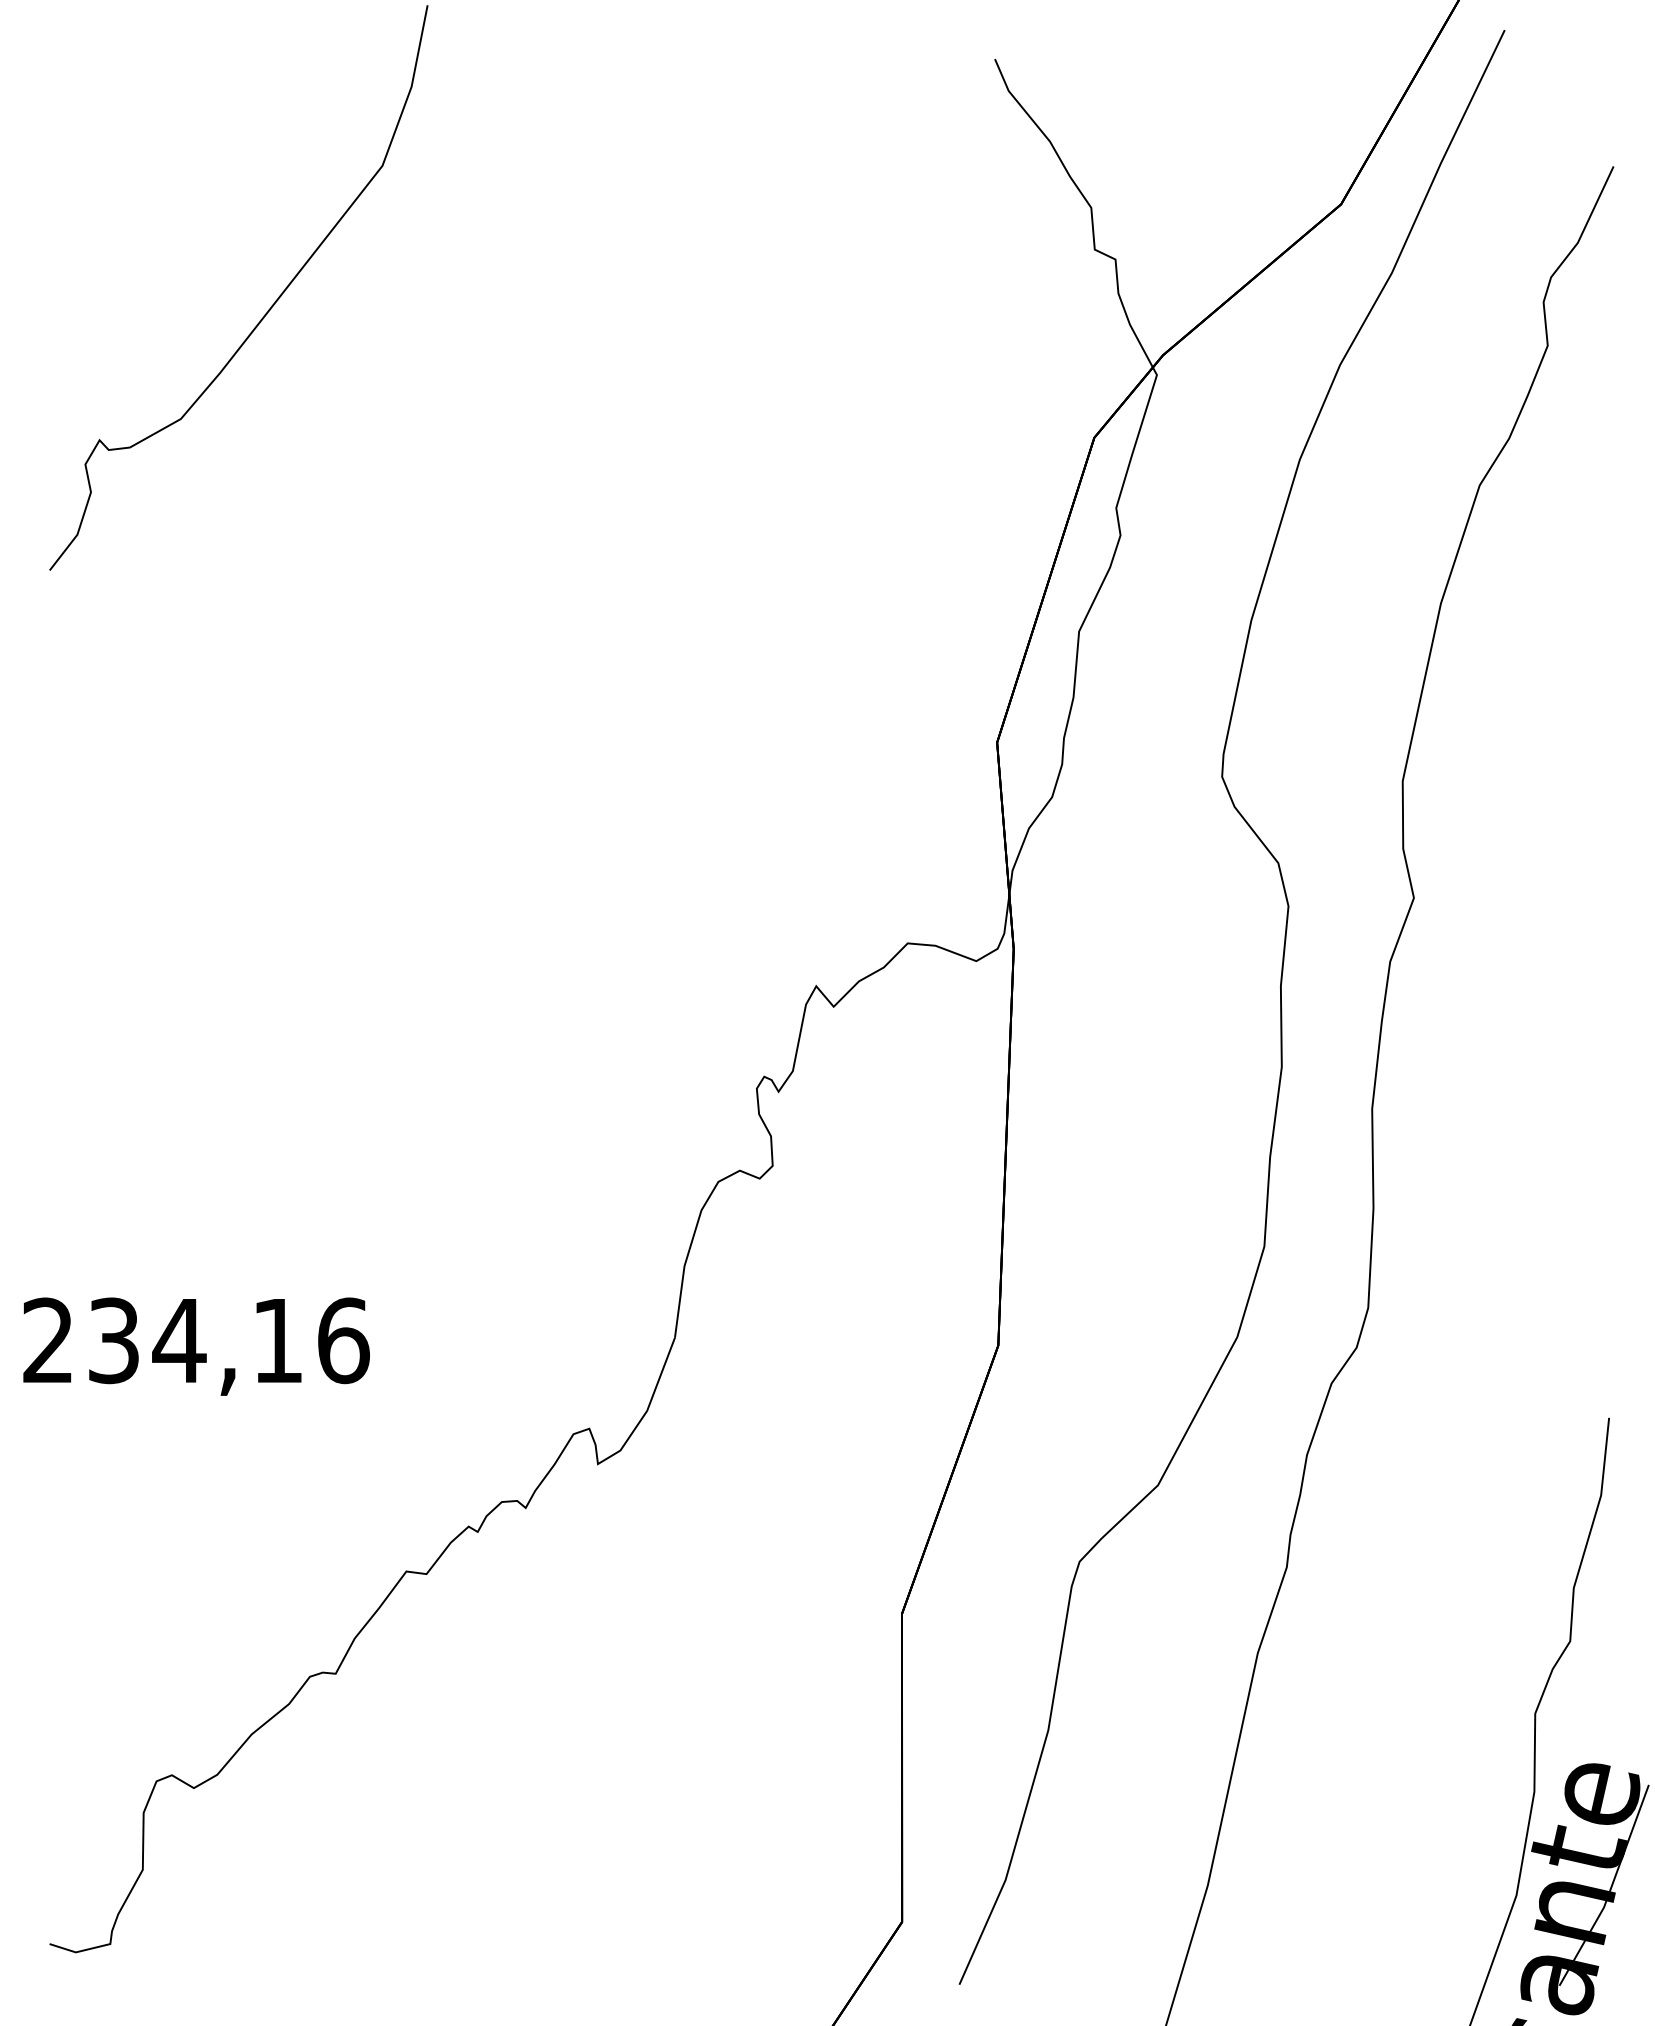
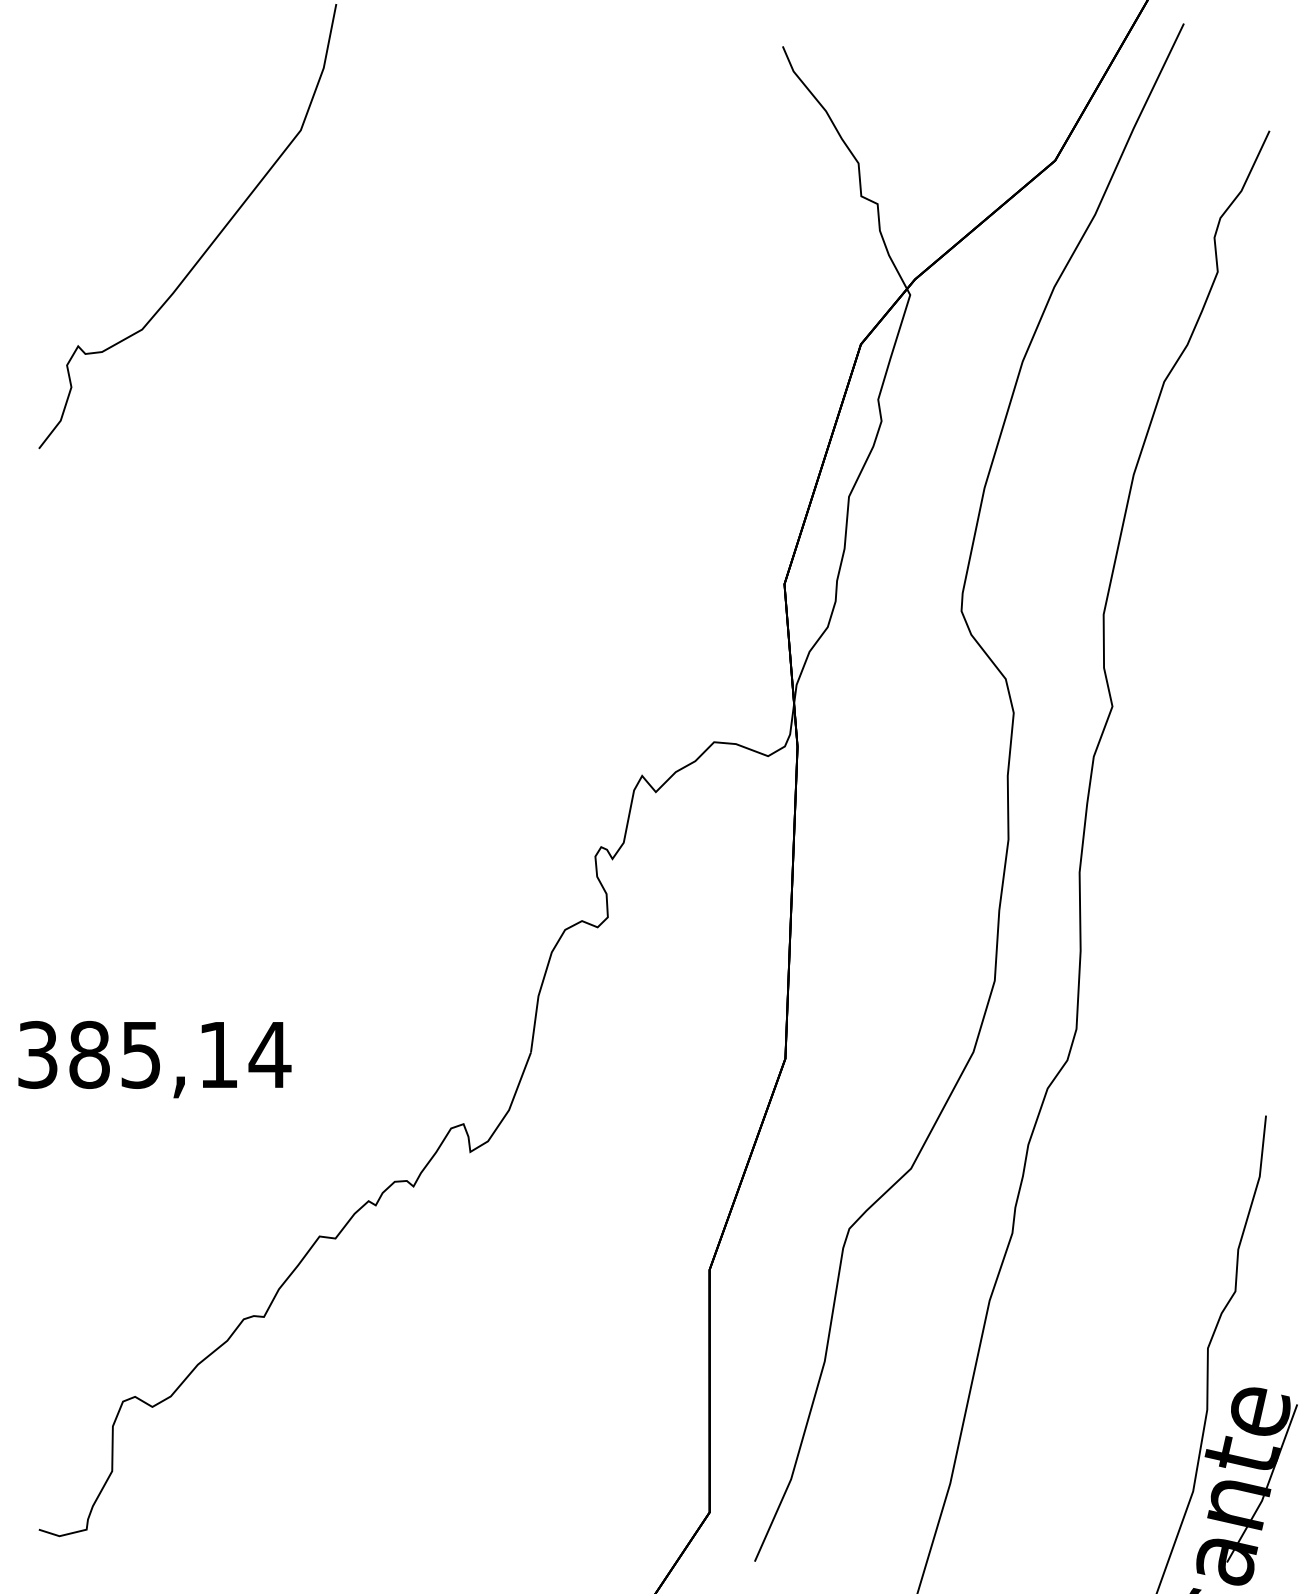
text: (196, 1340) -> (154, 1054), 234,16 -> 385,14

